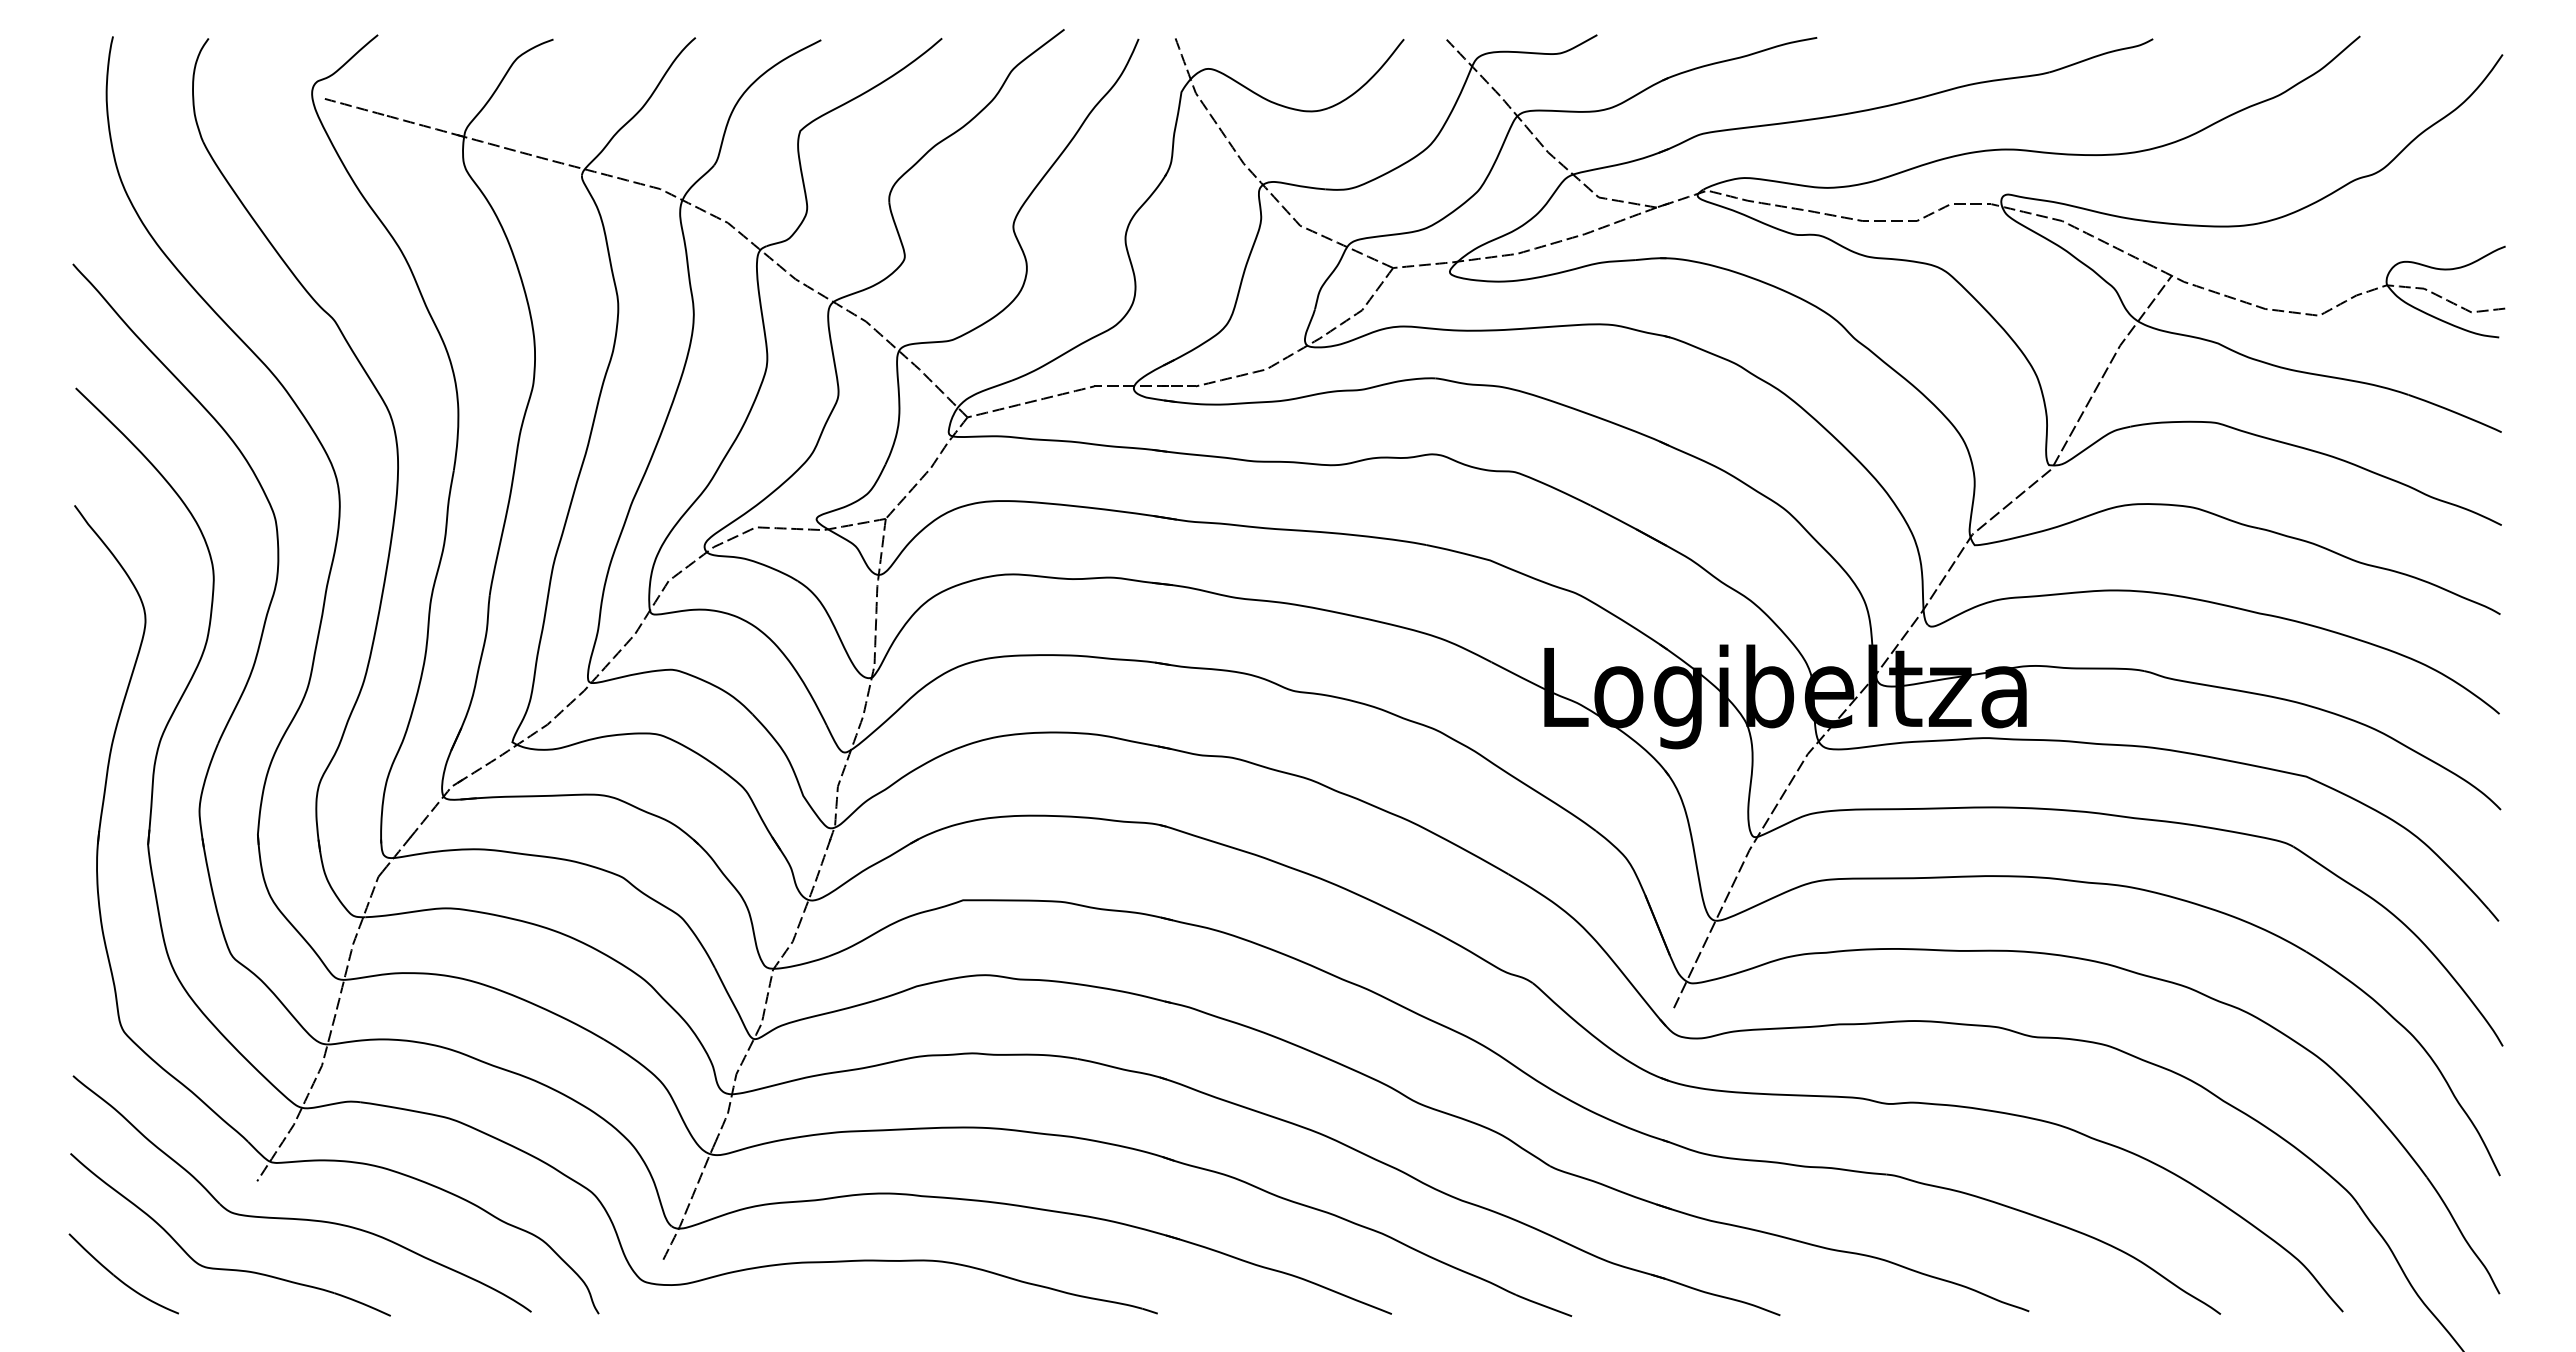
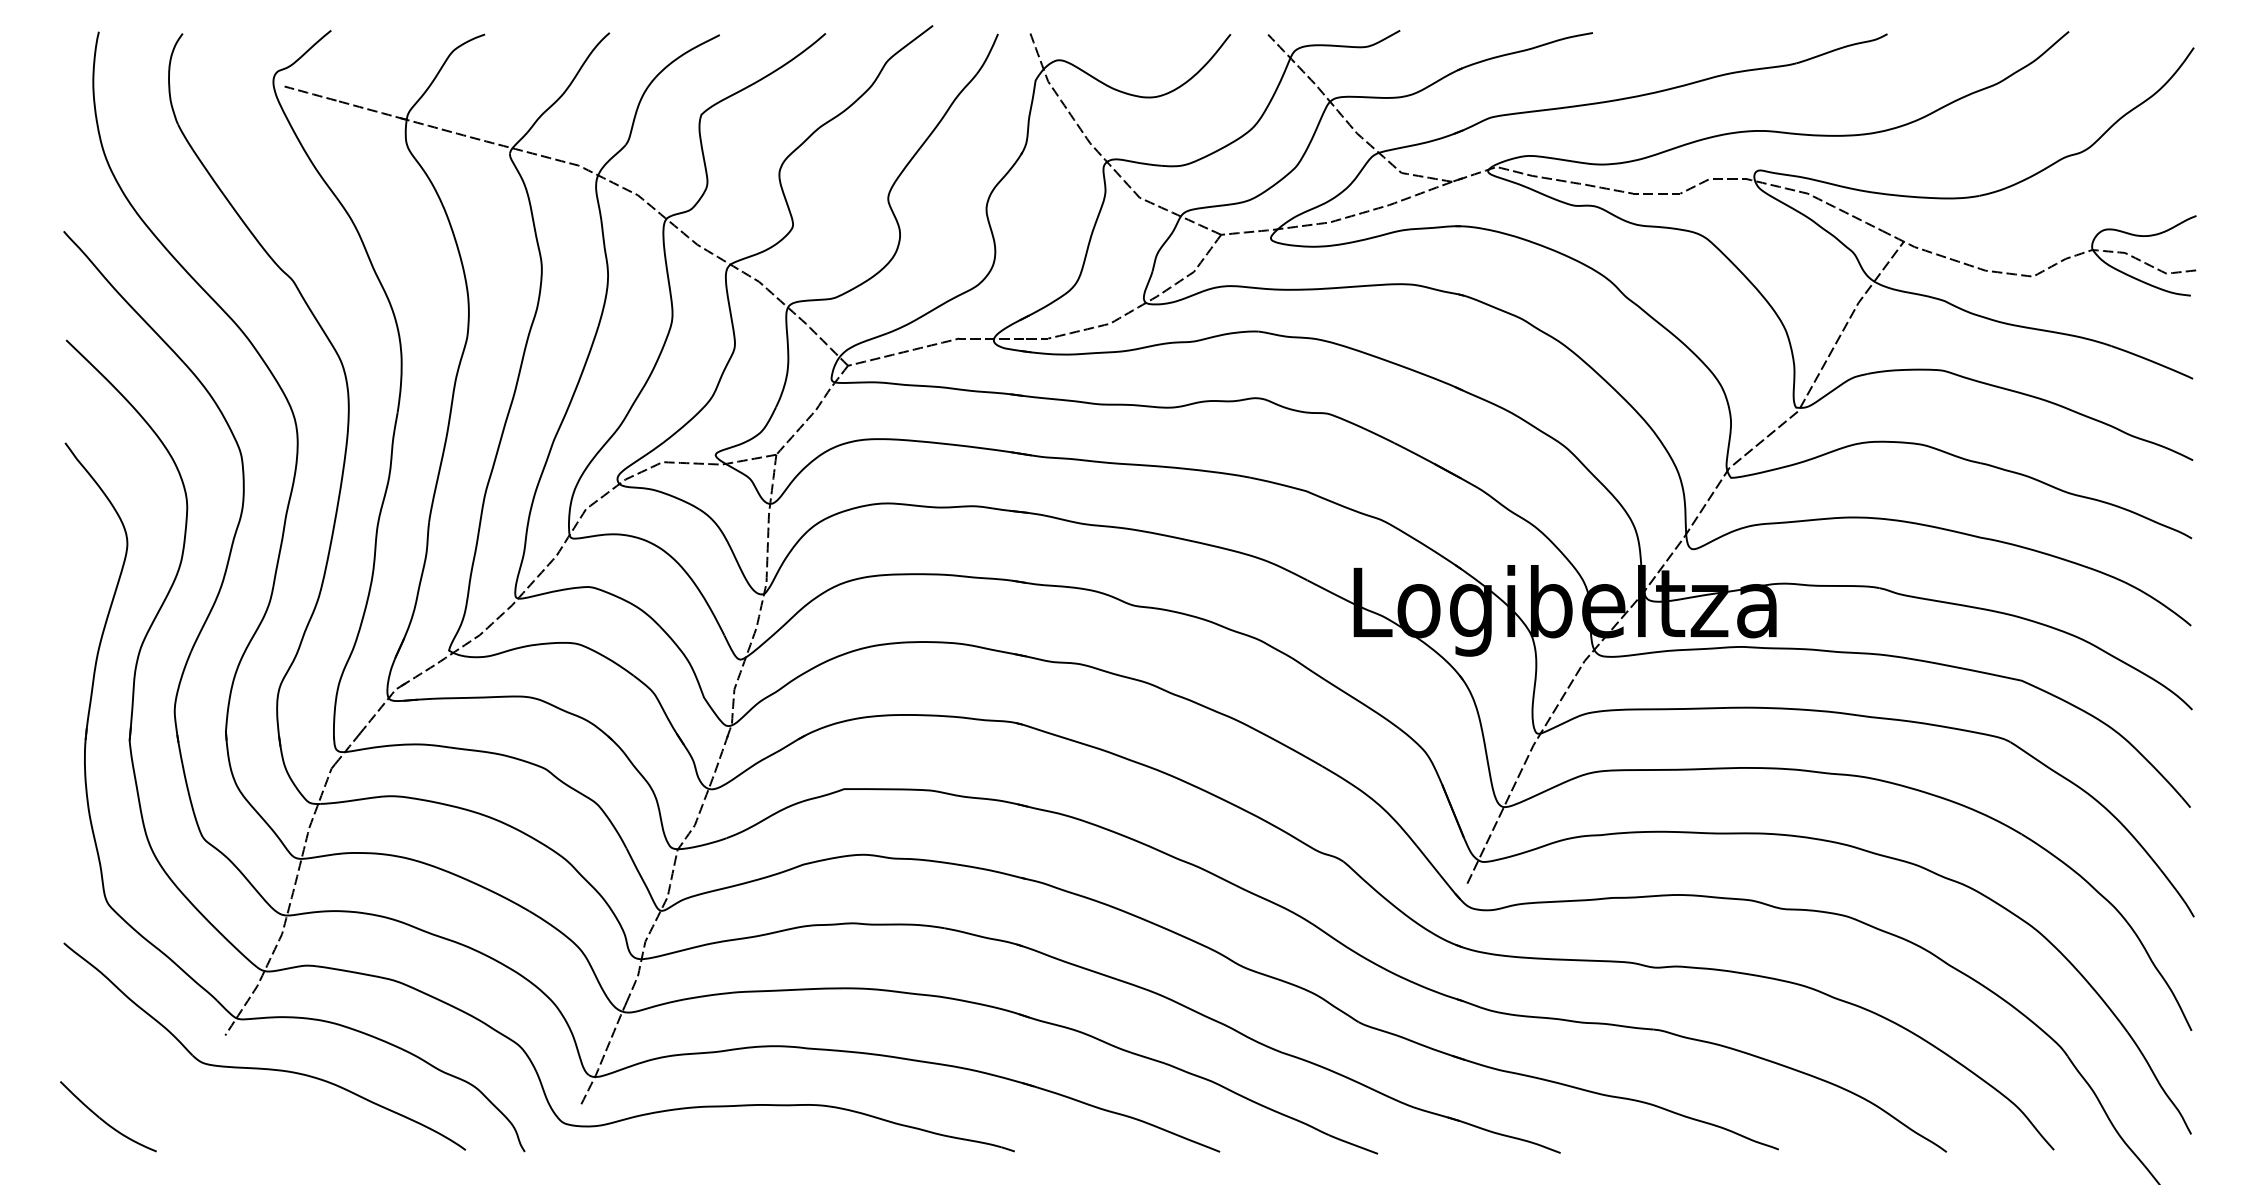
part: (229, 1268) -> (201, 1111), removed

